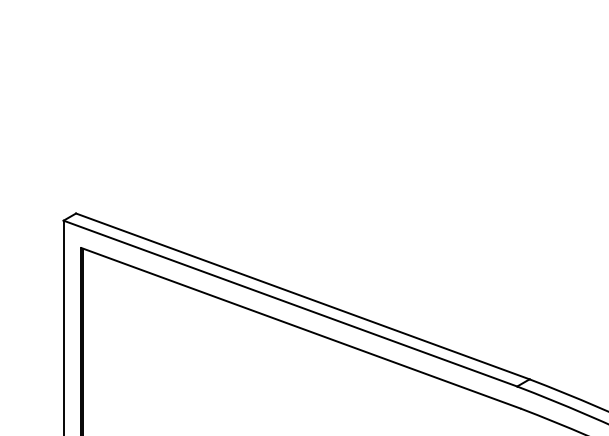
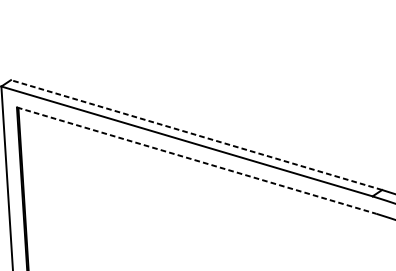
line: (302, 296) -> (196, 135), solid -> dashed
line: (300, 328) -> (196, 160), solid -> dashed

